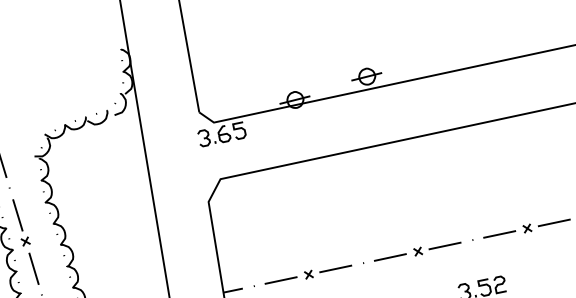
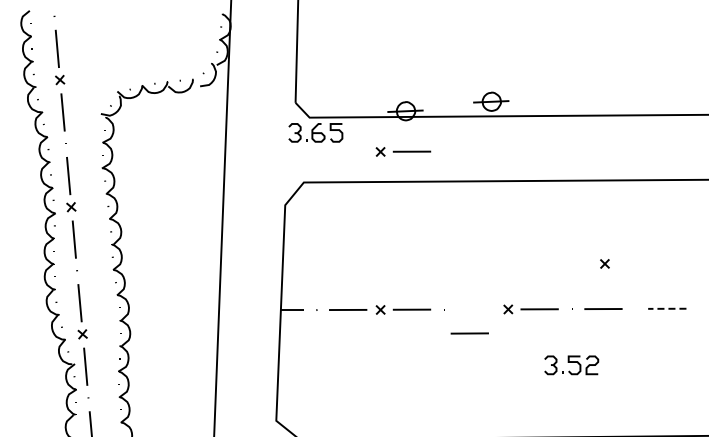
part: (300, 134) -> (403, 151), added
line: (553, 222) -> (666, 308), solid -> dashed
part: (527, 228) -> (604, 263), moved
line: (390, 257) -> (469, 333), moved

